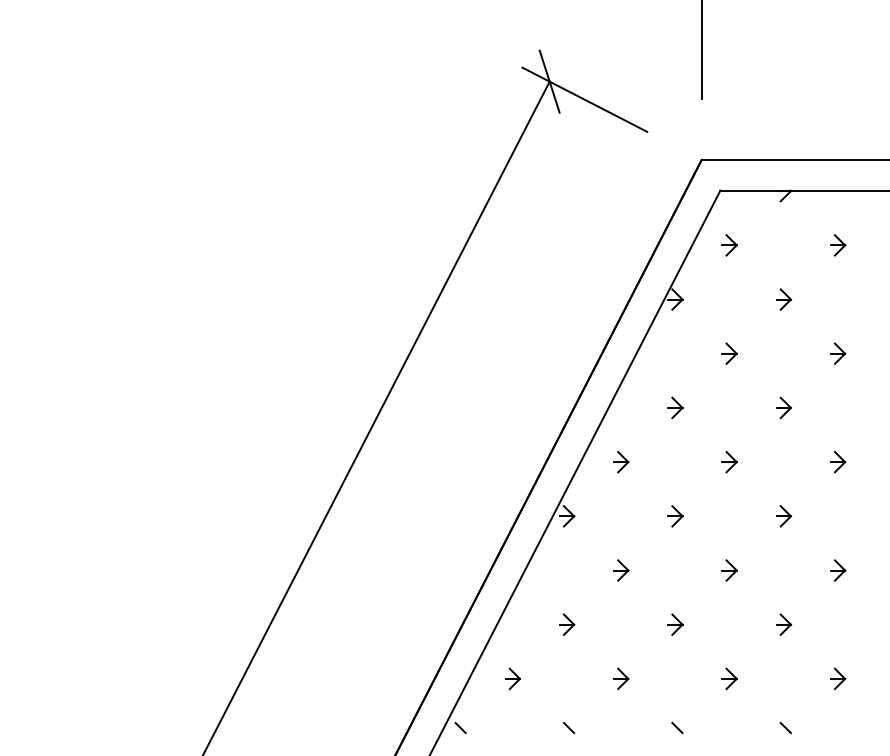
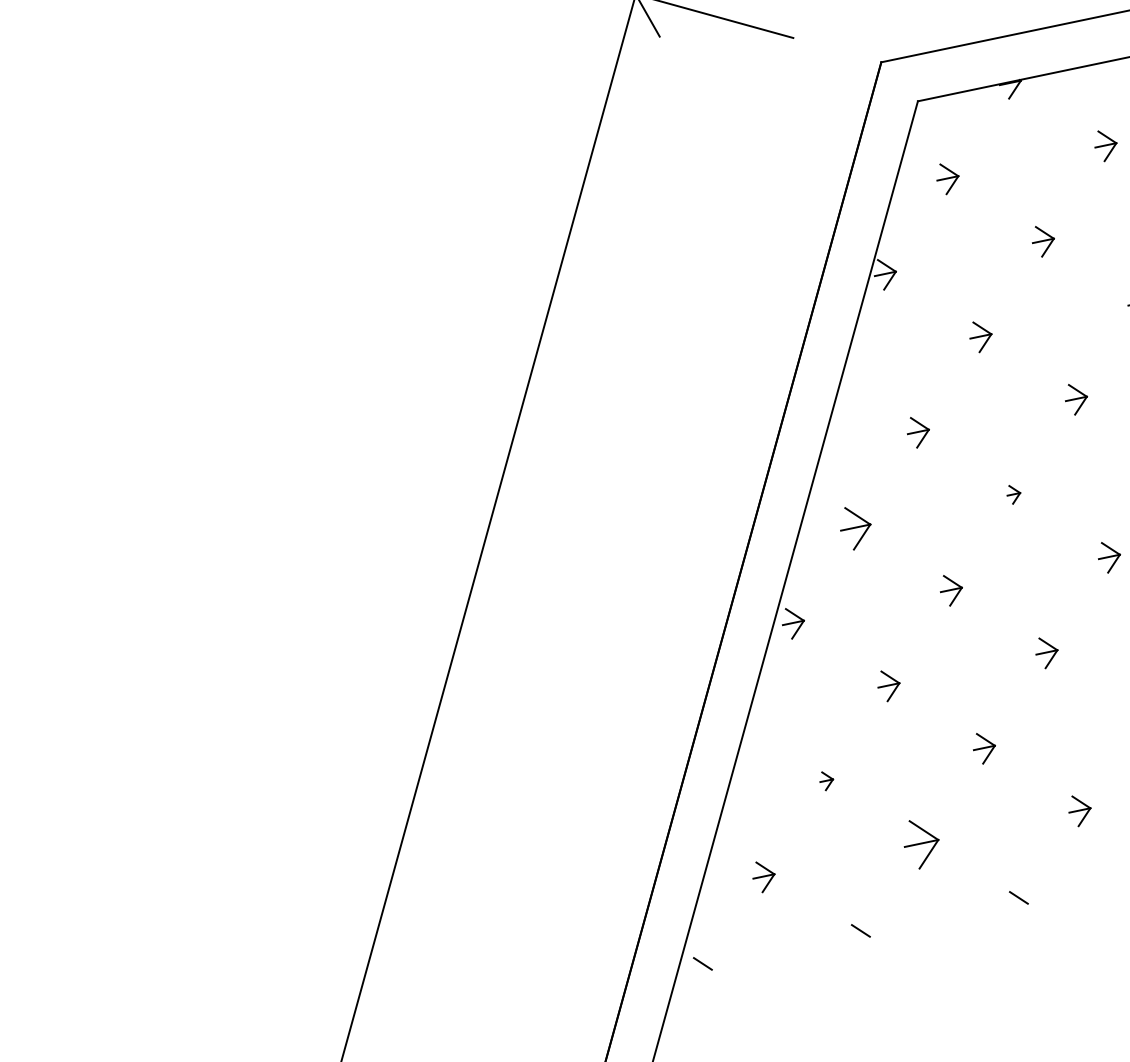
part: (621, 461) -> (856, 526), size x1.4
part: (729, 461) -> (1013, 493), size x0.6
part: (567, 624) -> (827, 780), size x0.6
part: (621, 678) -> (922, 842), size x1.6

